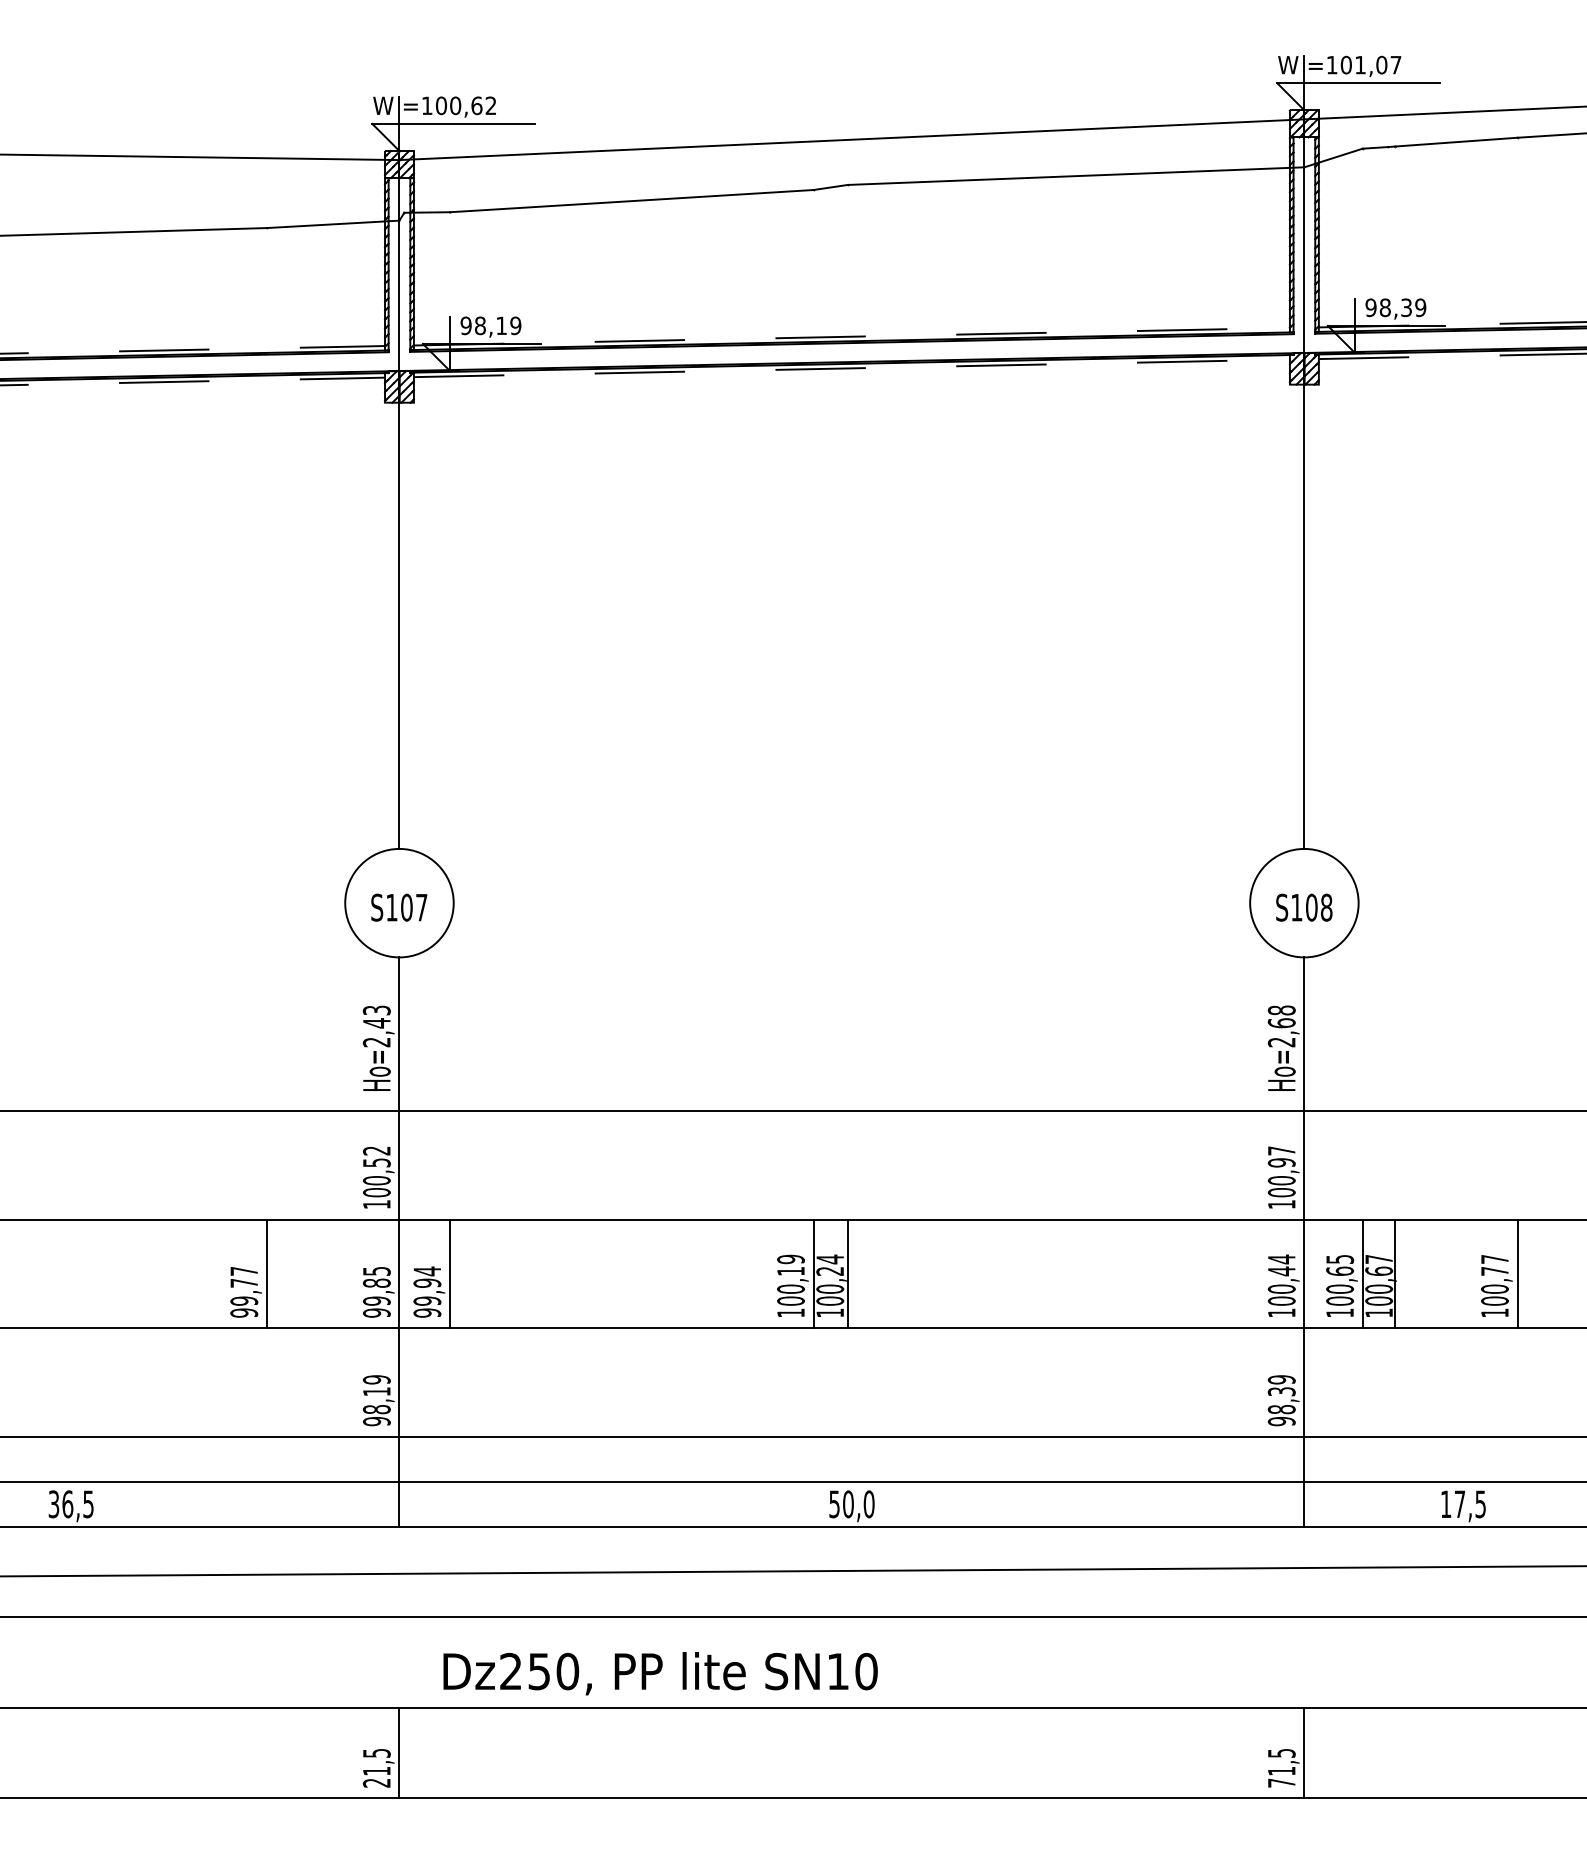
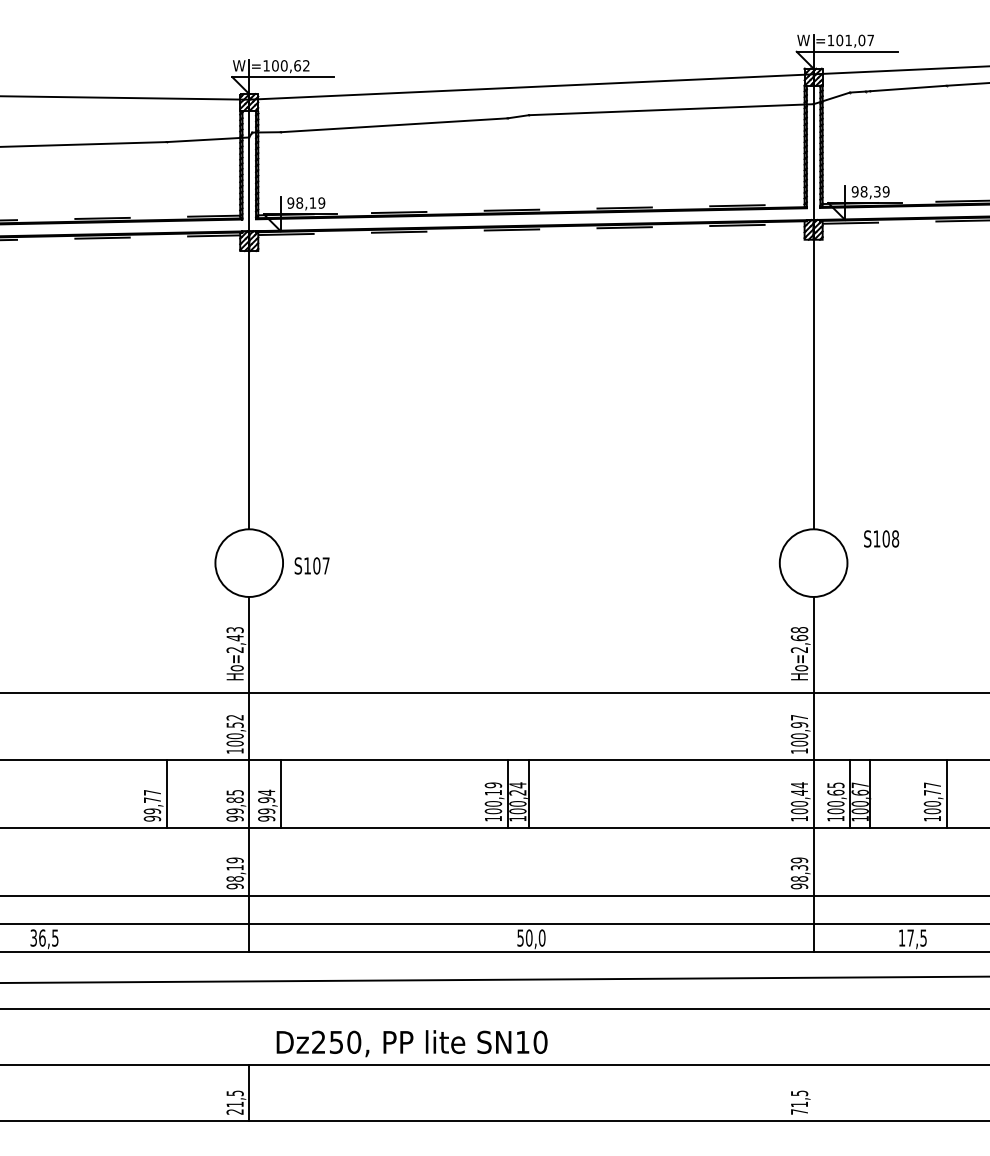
text: (398, 906) -> (311, 565), moved
text: (1304, 906) -> (881, 538), moved
line: (1304, 1751) -> (813, 1092), removed

